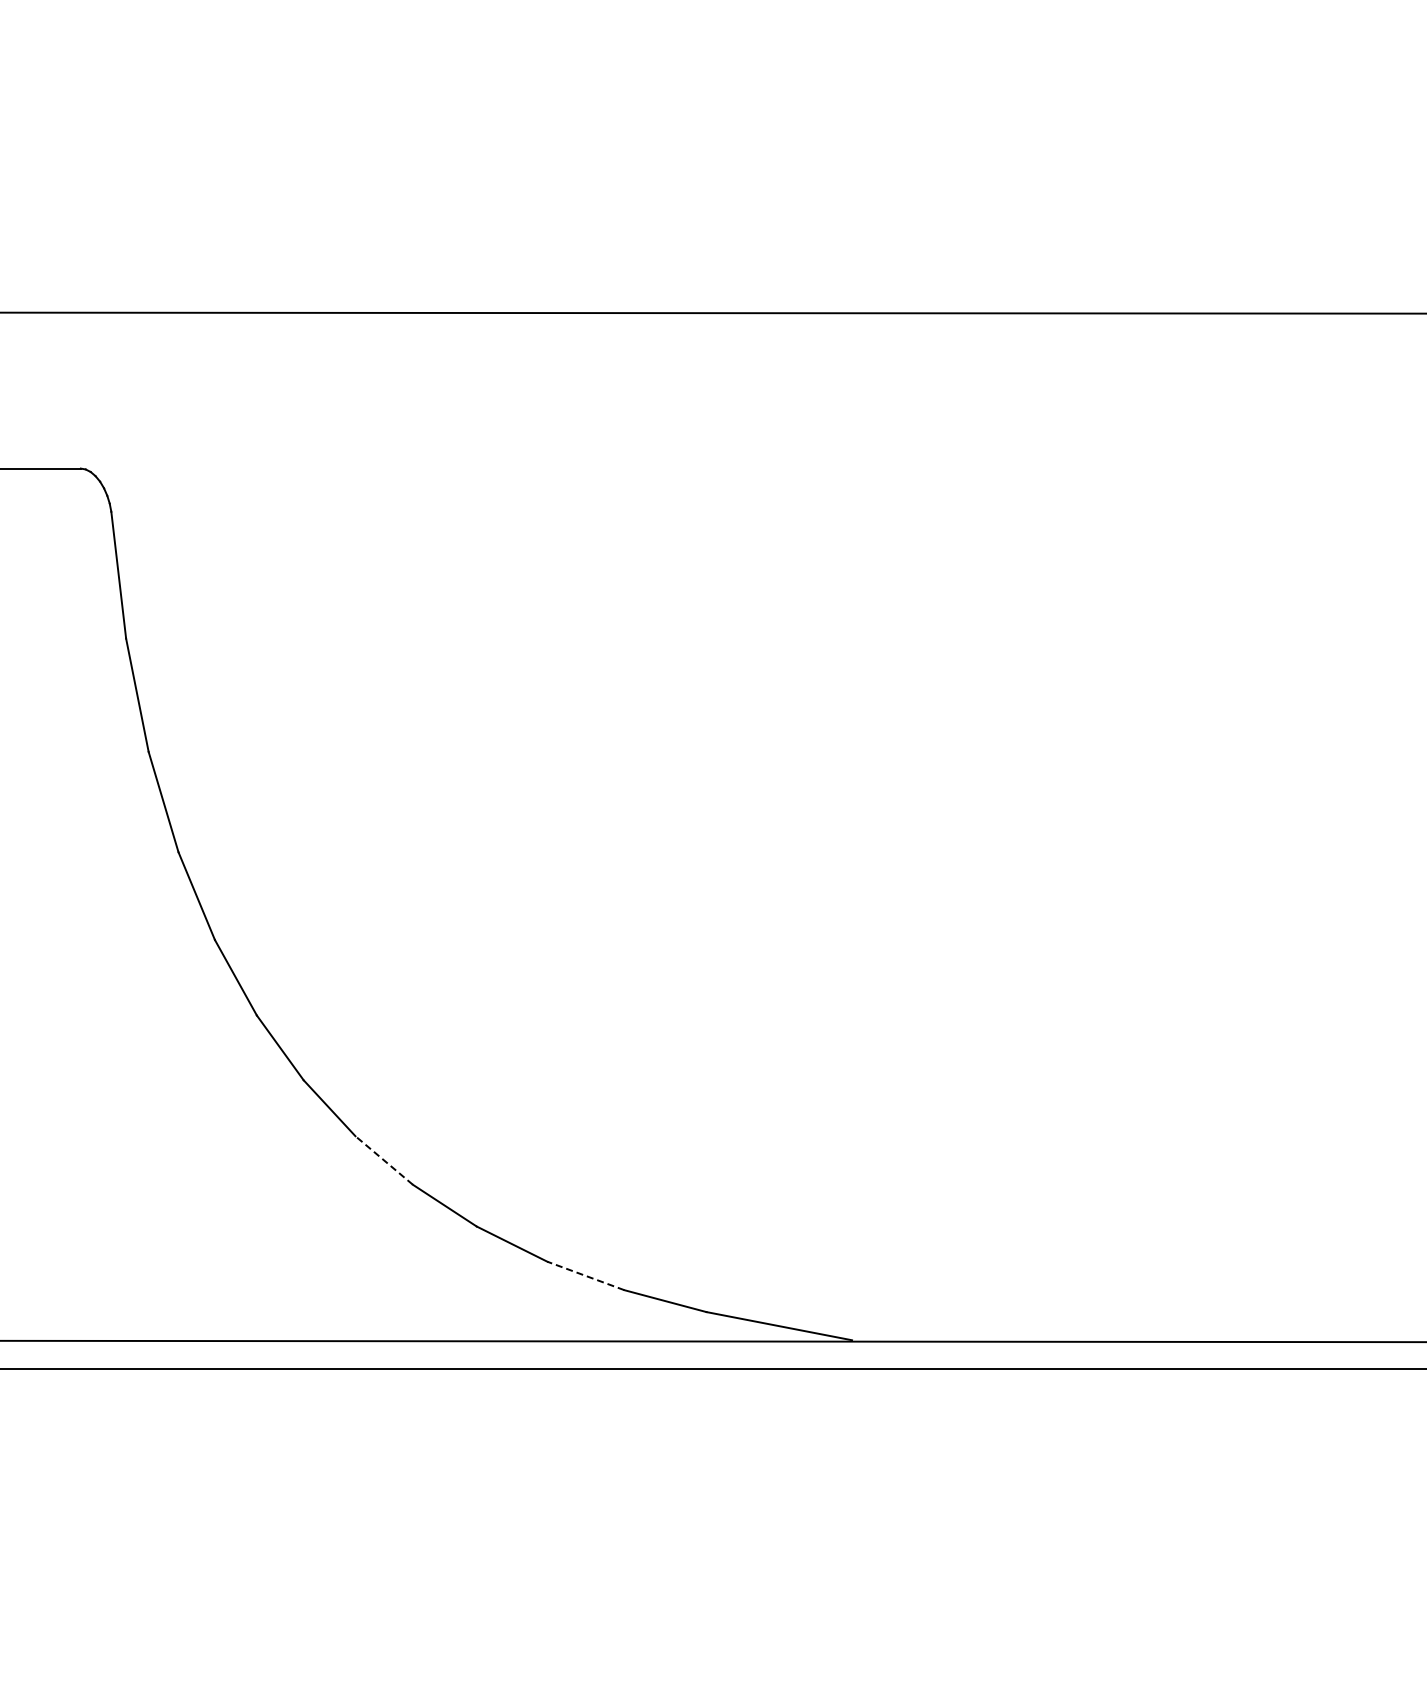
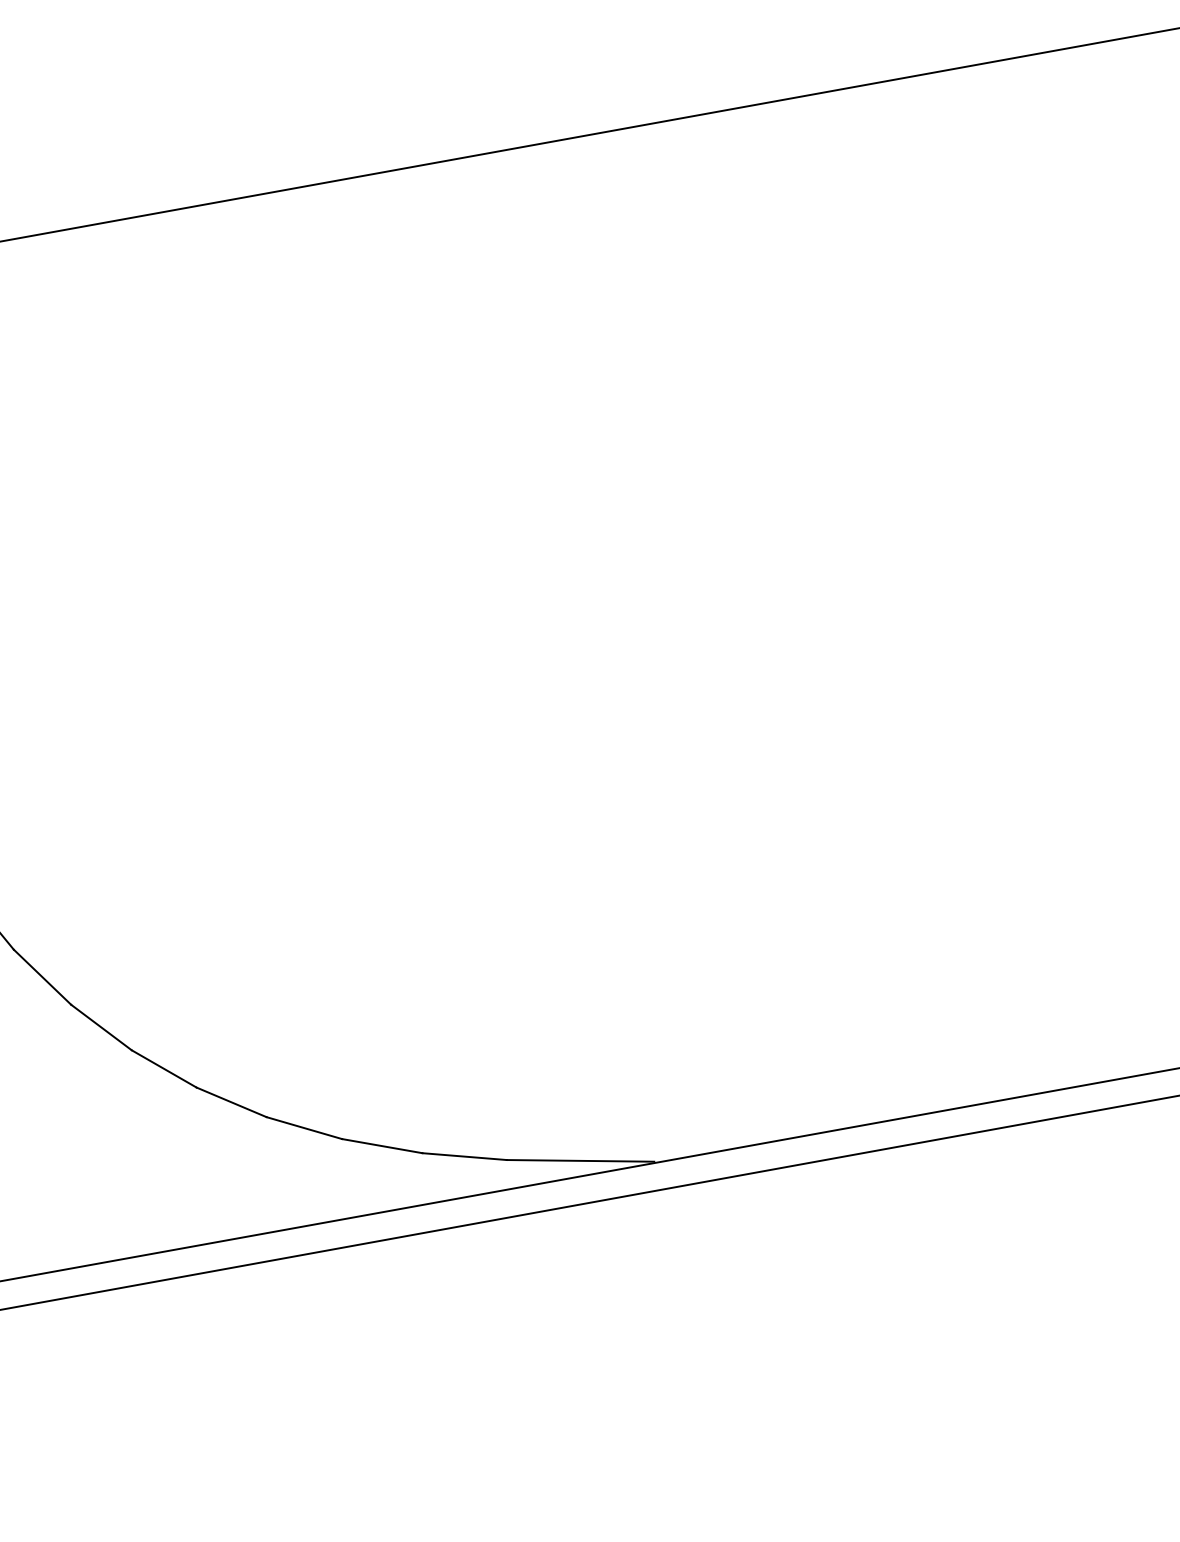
line: (384, 1160) -> (164, 1068), dashed -> solid
line: (585, 1275) -> (381, 1145), dashed -> solid

